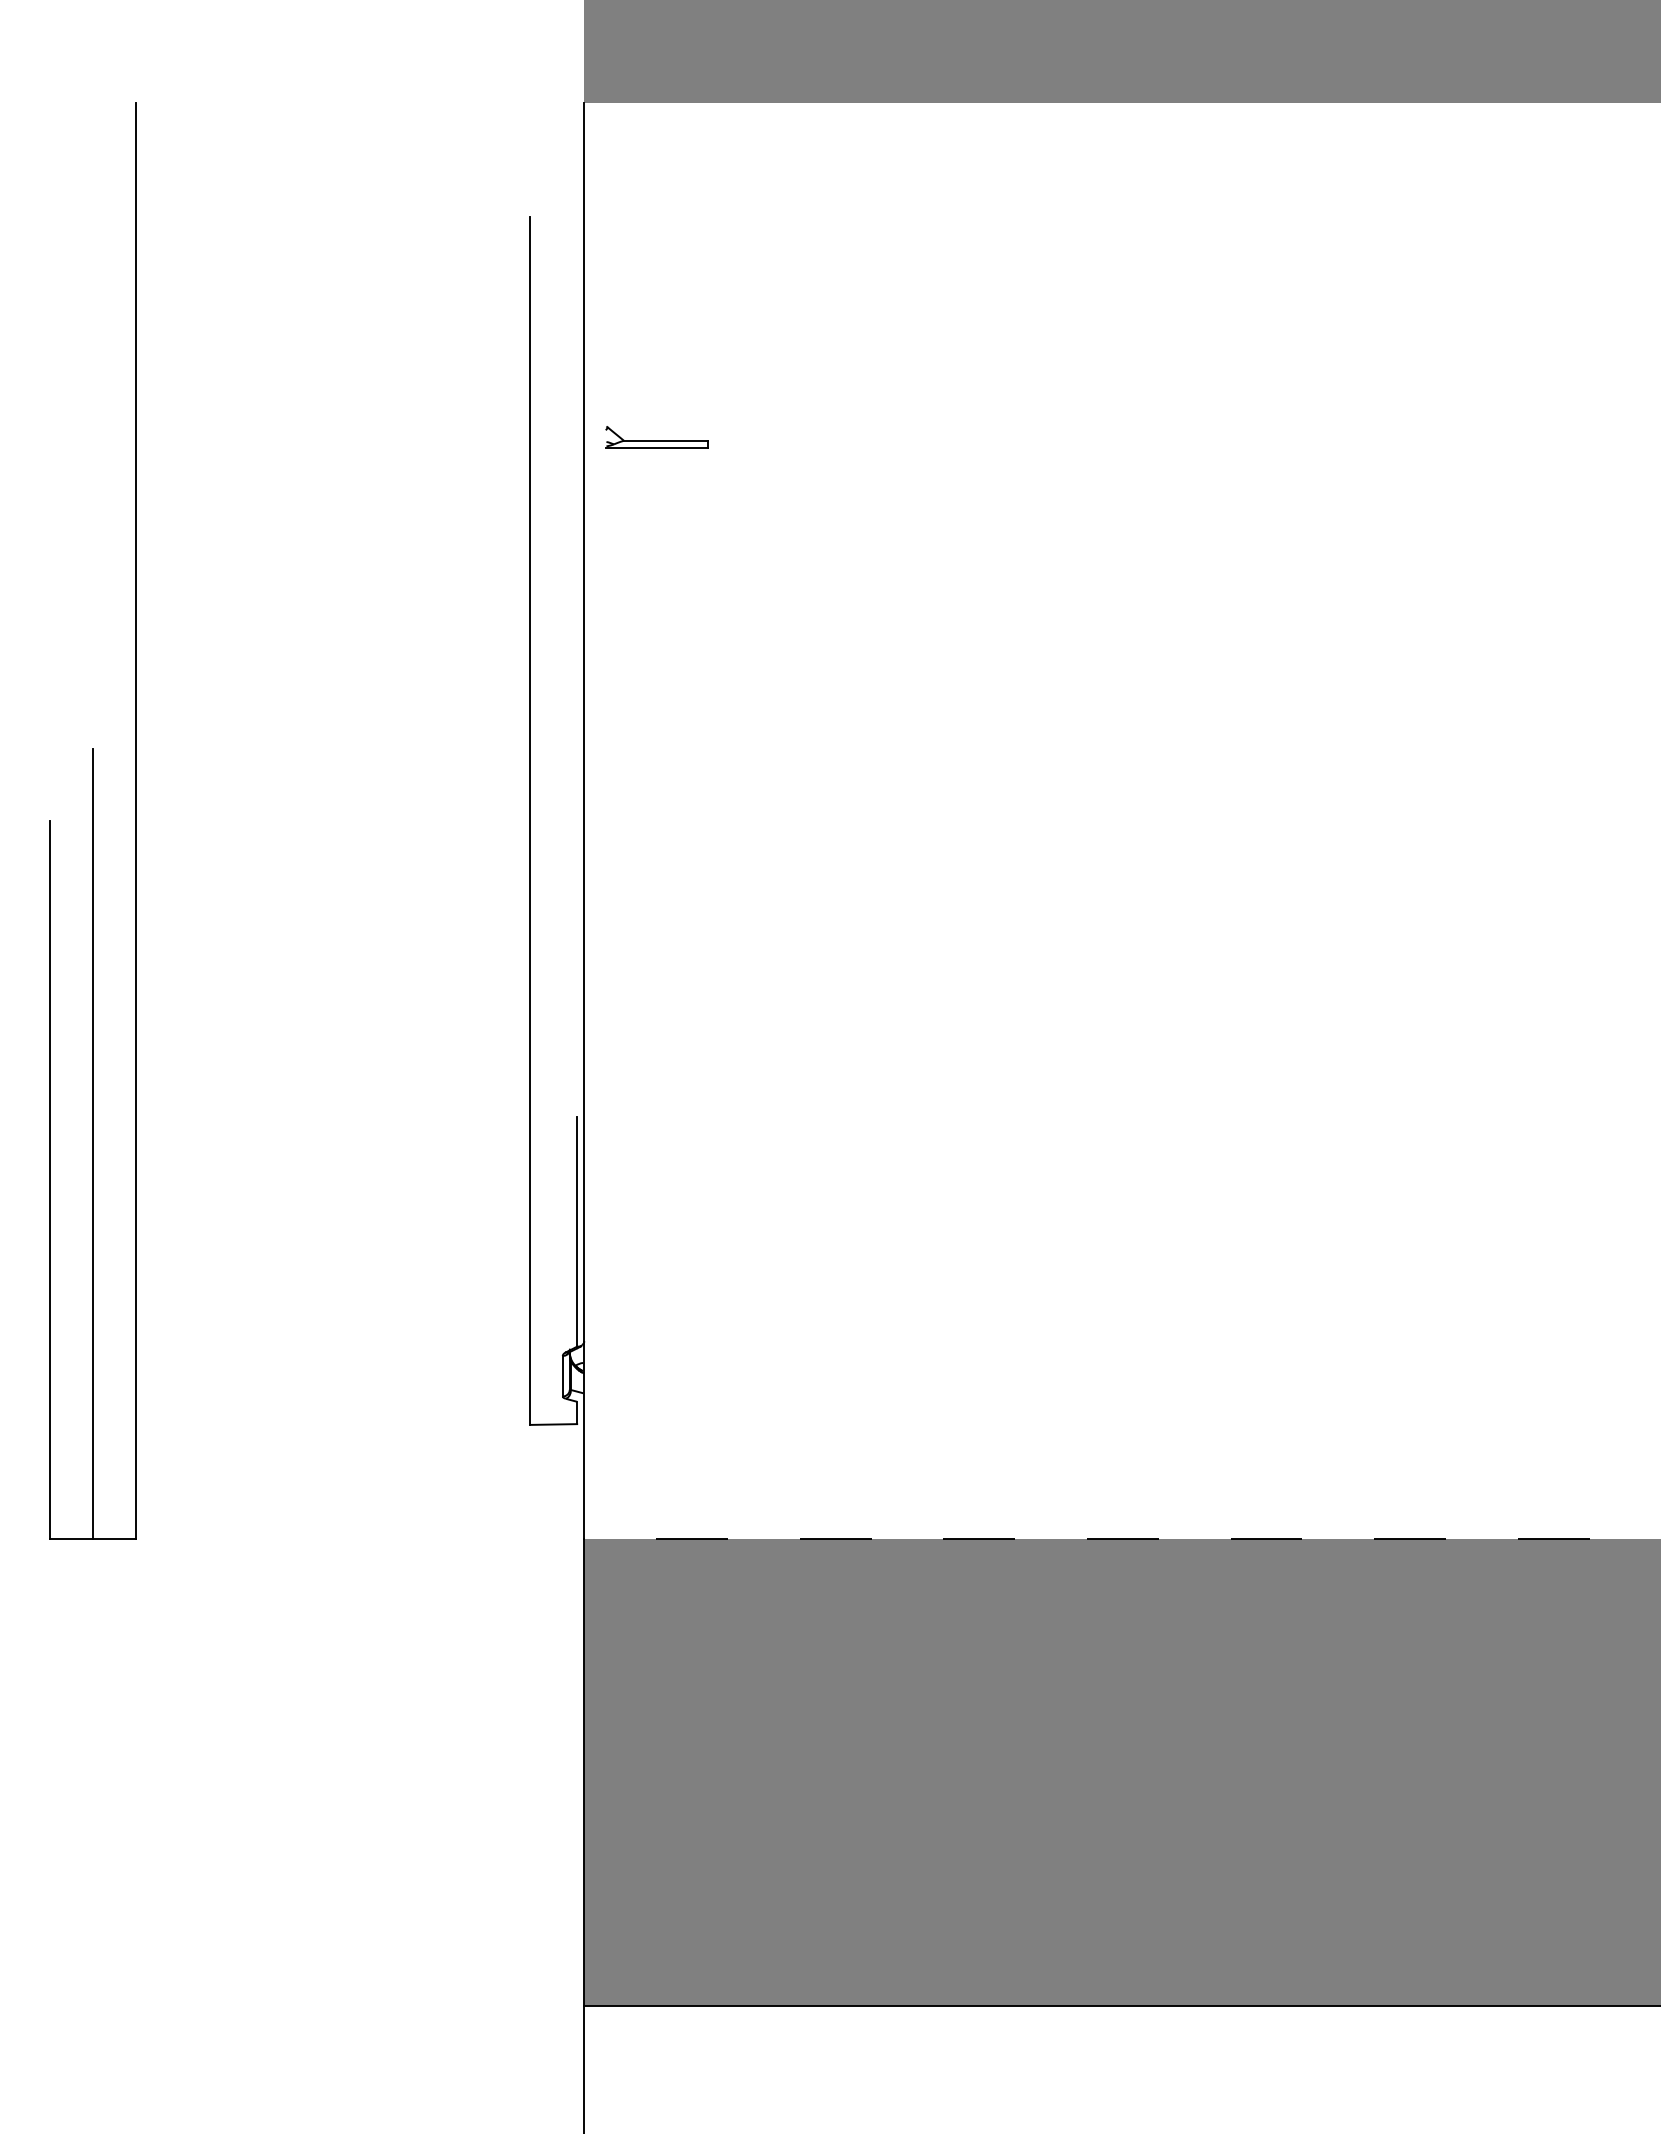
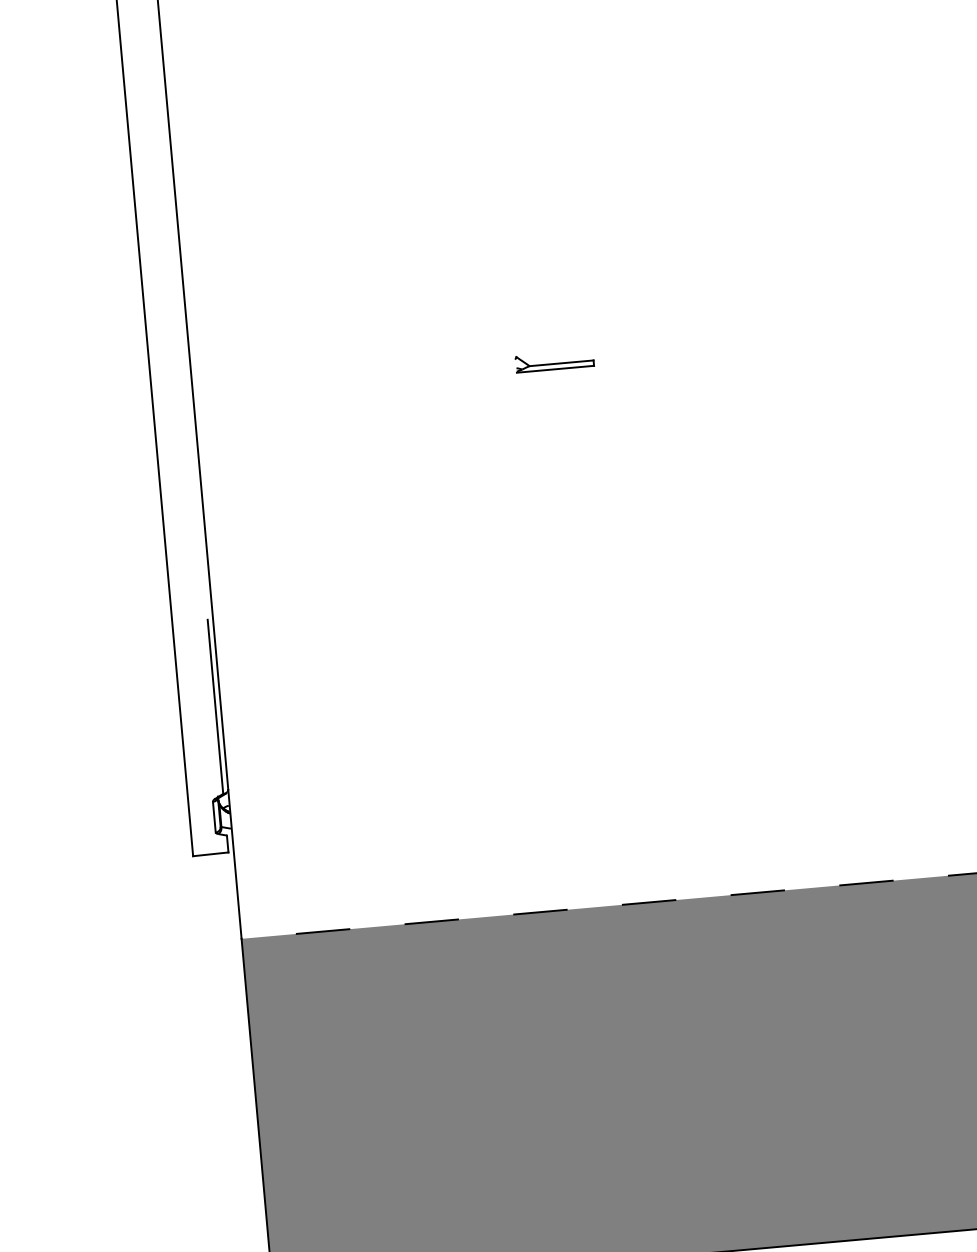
part: (656, 437) -> (554, 361), moved

